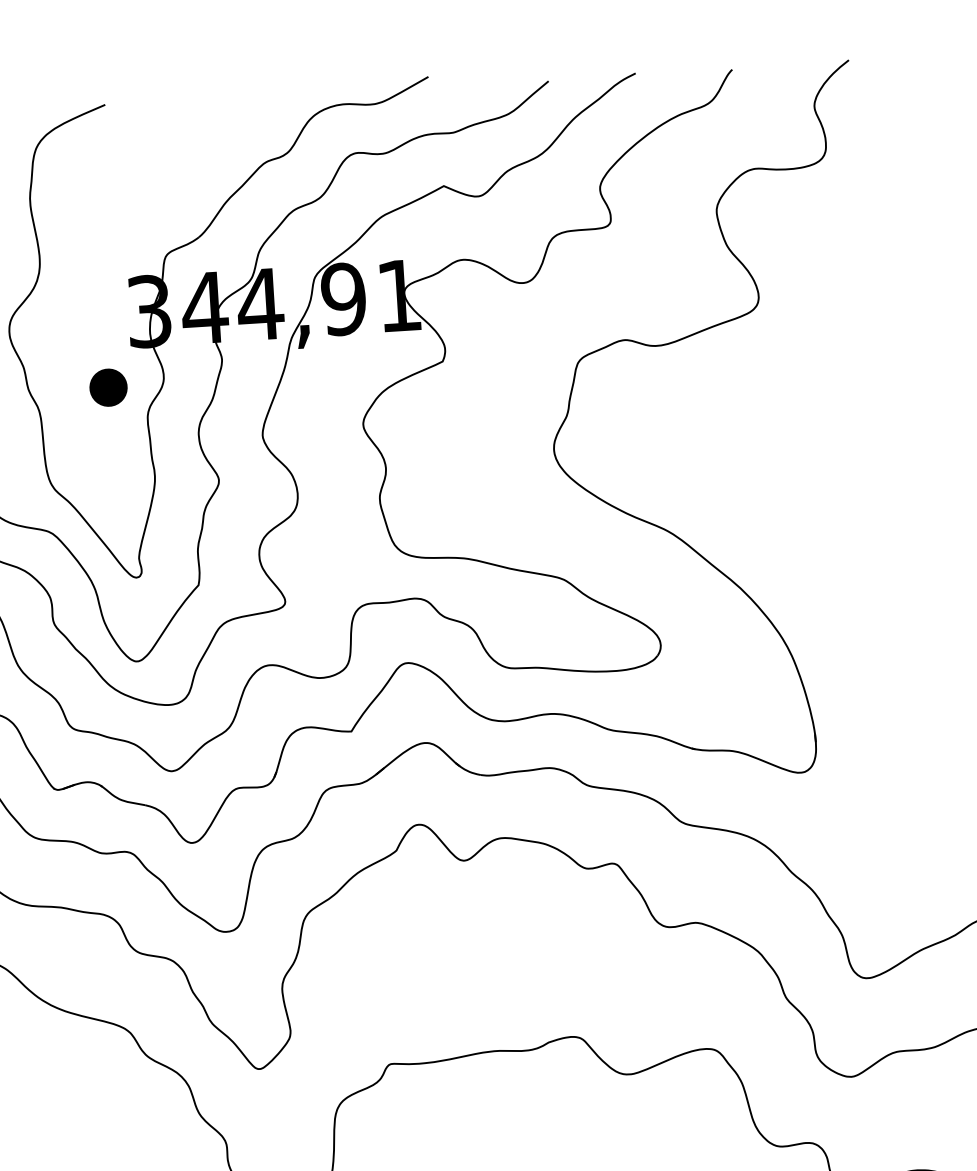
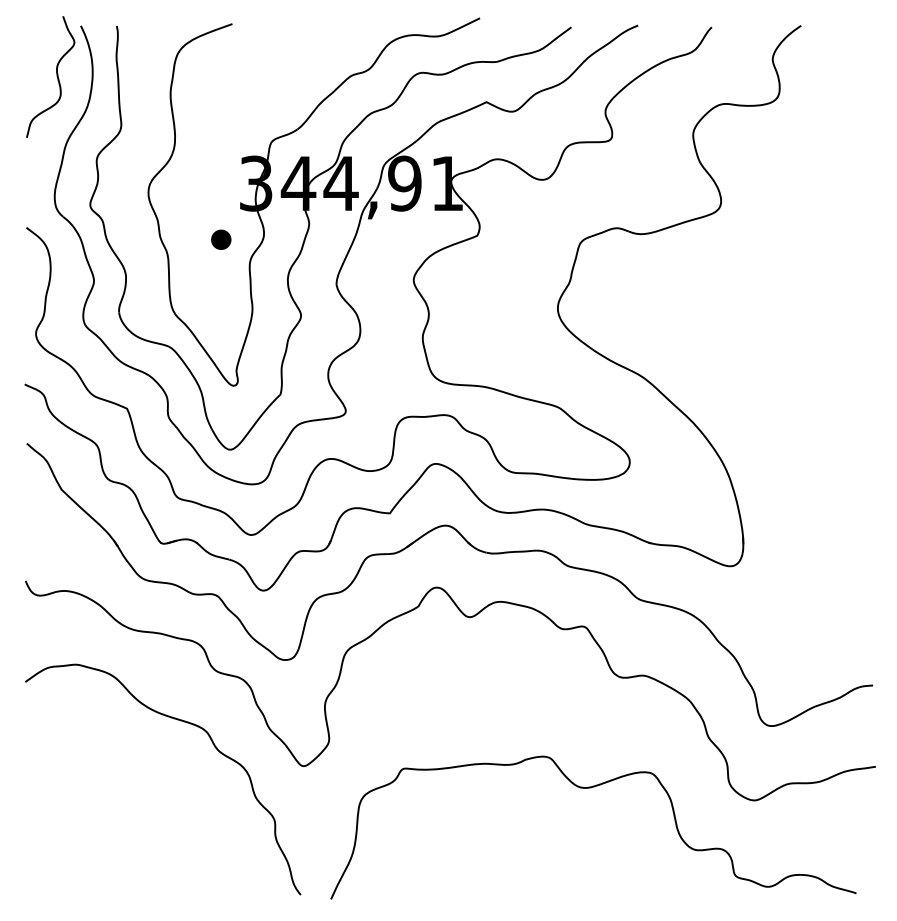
part: (107, 387) -> (220, 239), size x0.7

